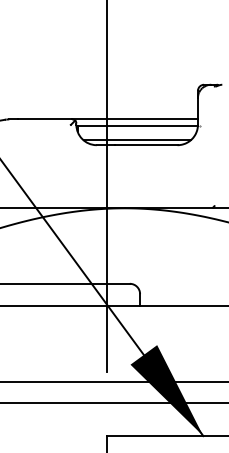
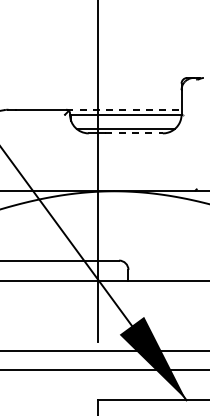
line: (134, 119) -> (123, 109), solid -> dashed
line: (146, 145) -> (134, 133), solid -> dashed

